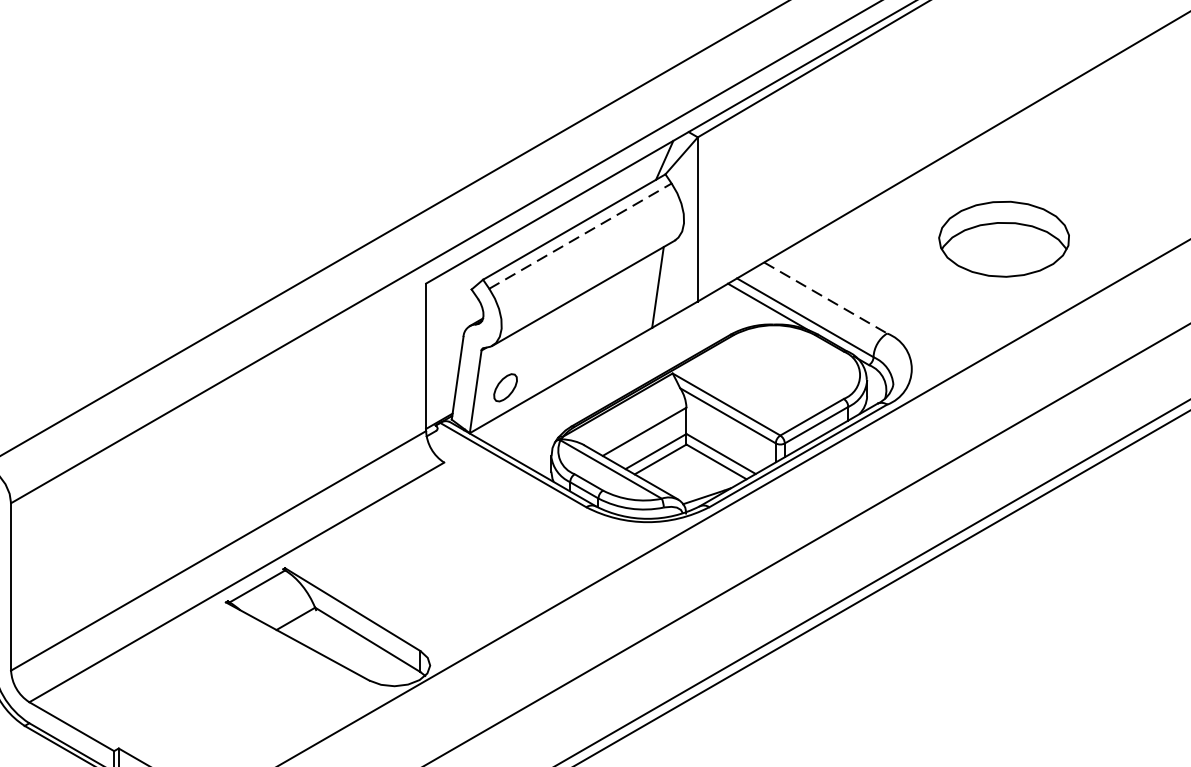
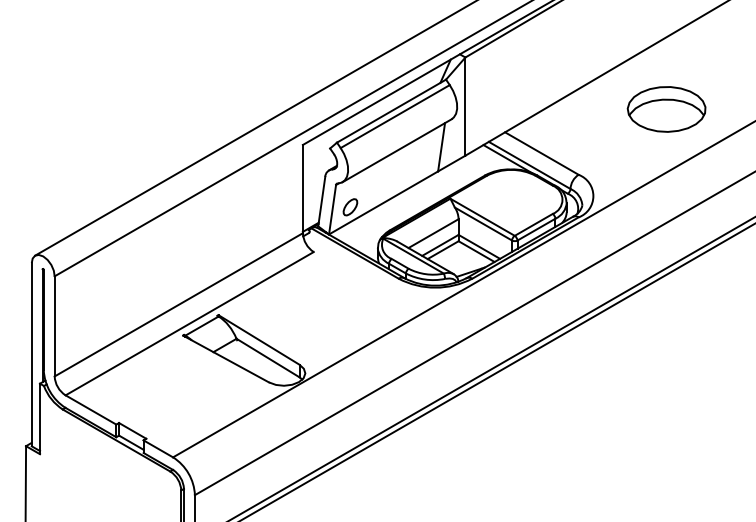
line: (580, 235) -> (395, 116), dashed -> solid
part: (1003, 239) -> (666, 109), moved
line: (825, 297) -> (541, 153), dashed -> solid

